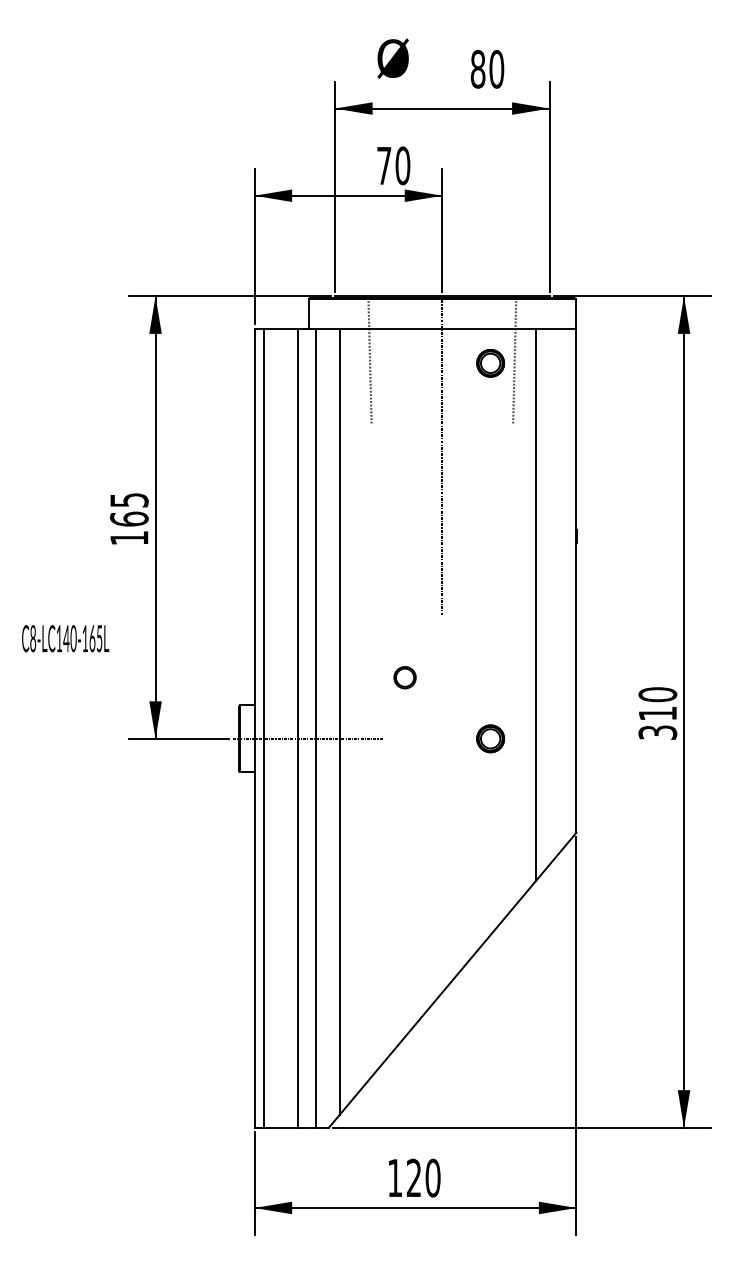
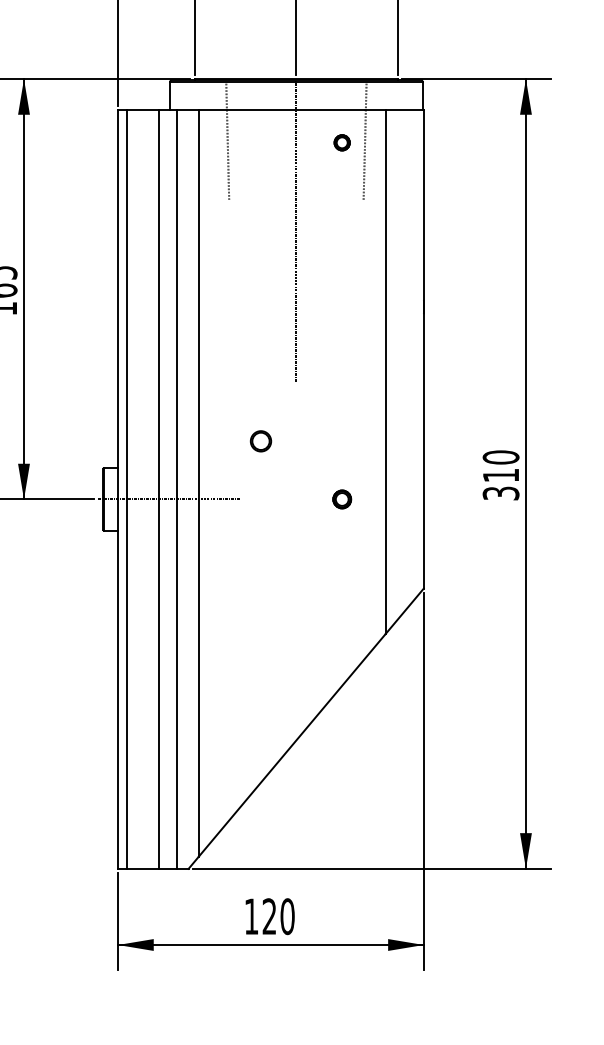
part: (490, 363) -> (342, 142), size x0.6
part: (490, 738) -> (342, 499), size x0.7

